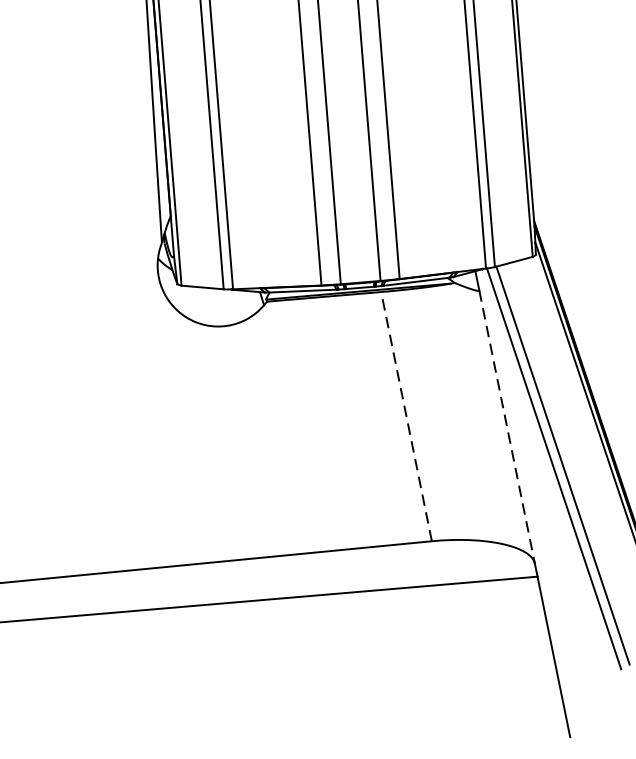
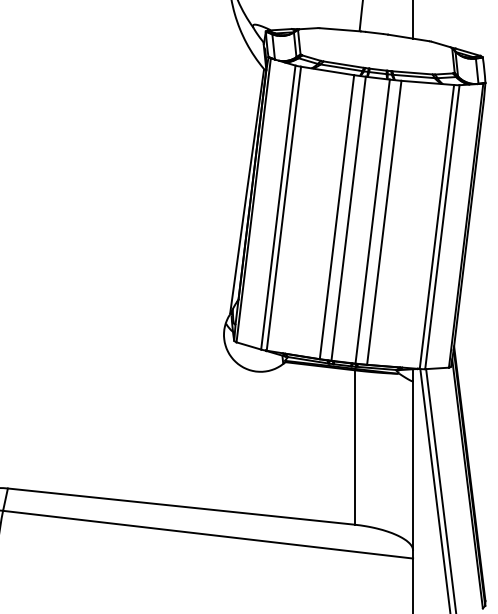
line: (406, 415) -> (354, 446), dashed -> solid
line: (507, 426) -> (413, 465), dashed -> solid

